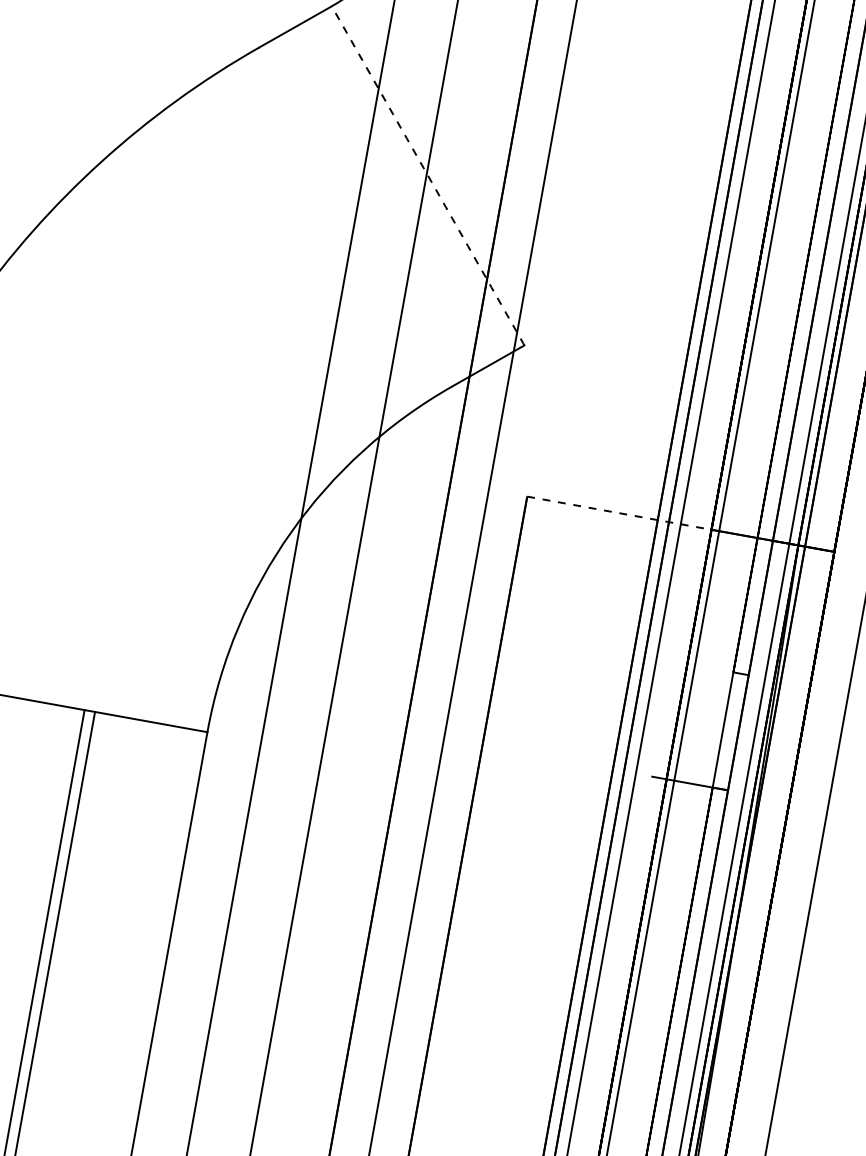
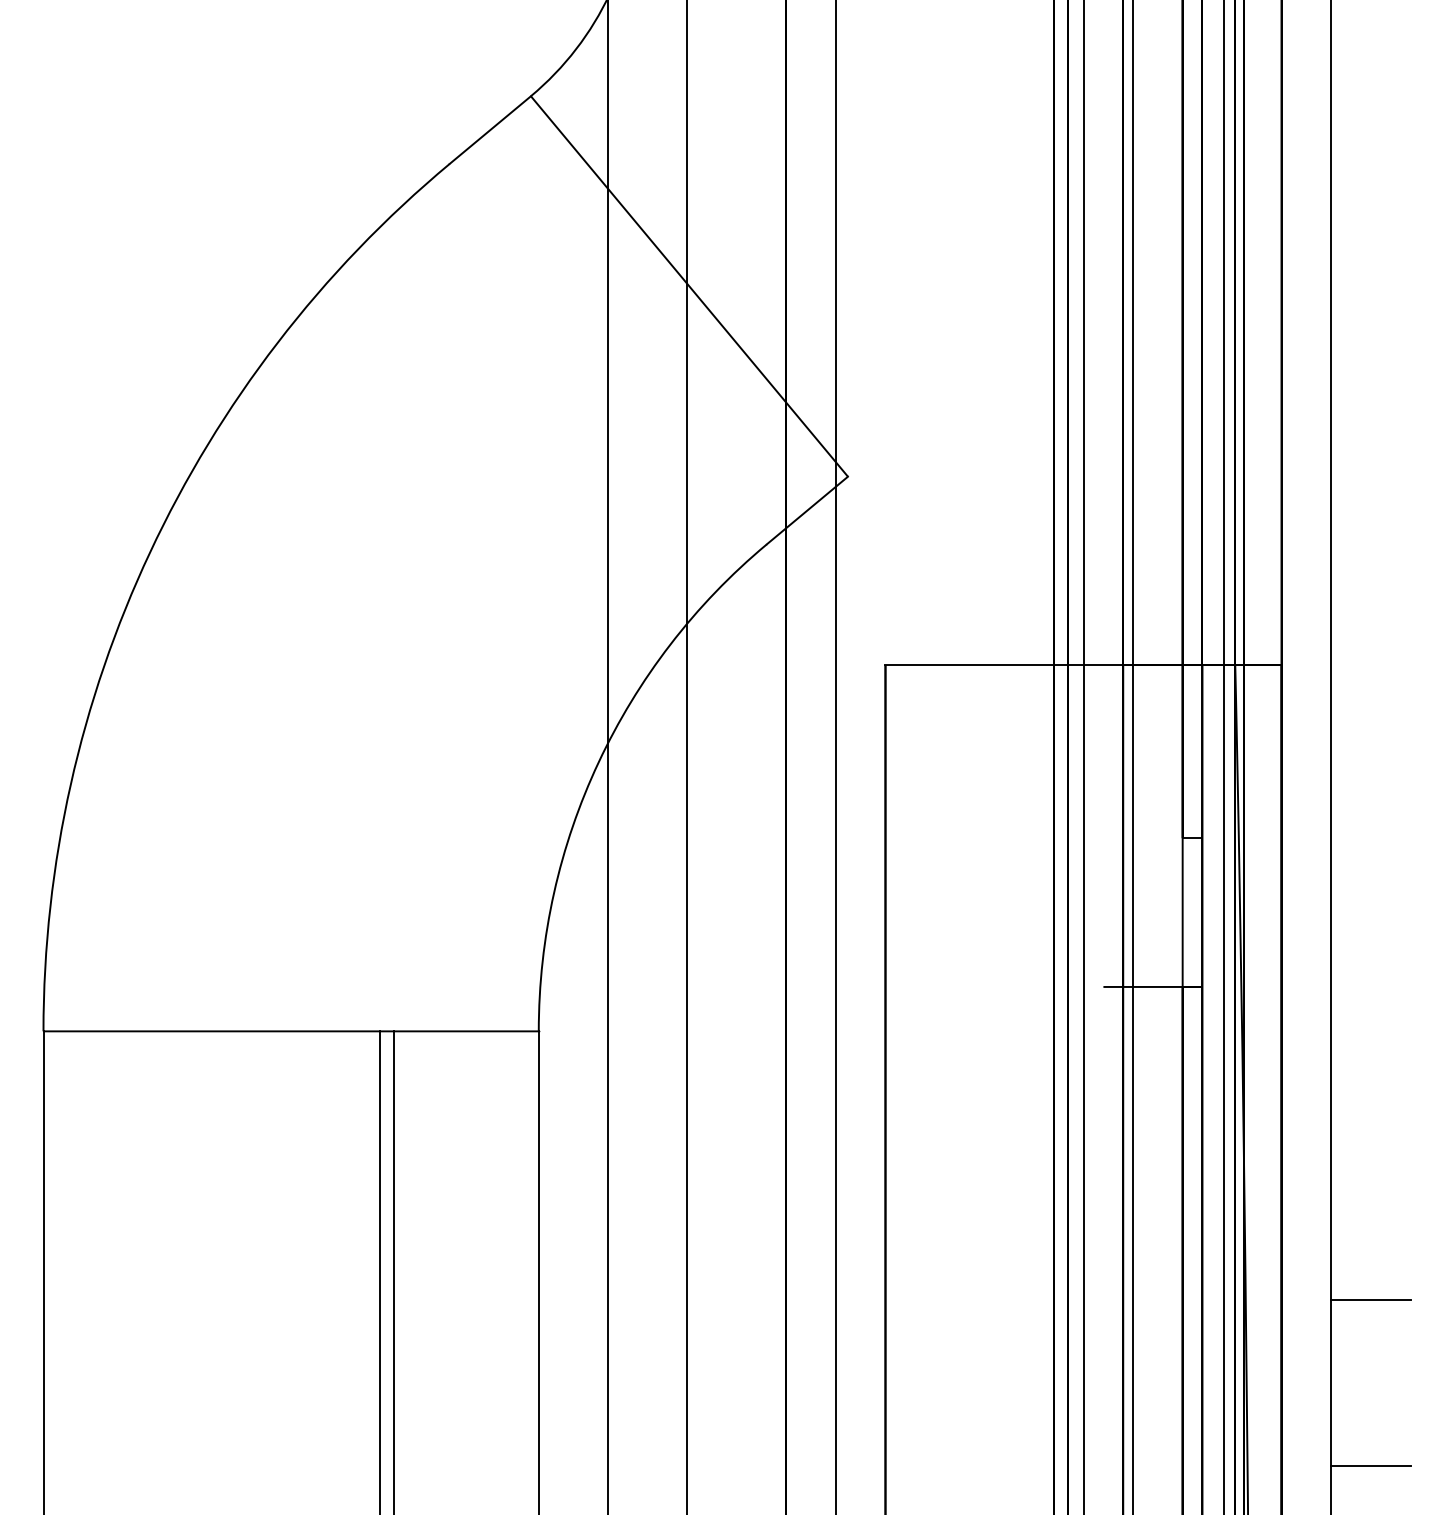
arc: (432, 183) -> (696, 295), dashed -> solid
line: (619, 513) -> (1004, 665), dashed -> solid
line: (814, 1056) -> (1370, 1299), added

